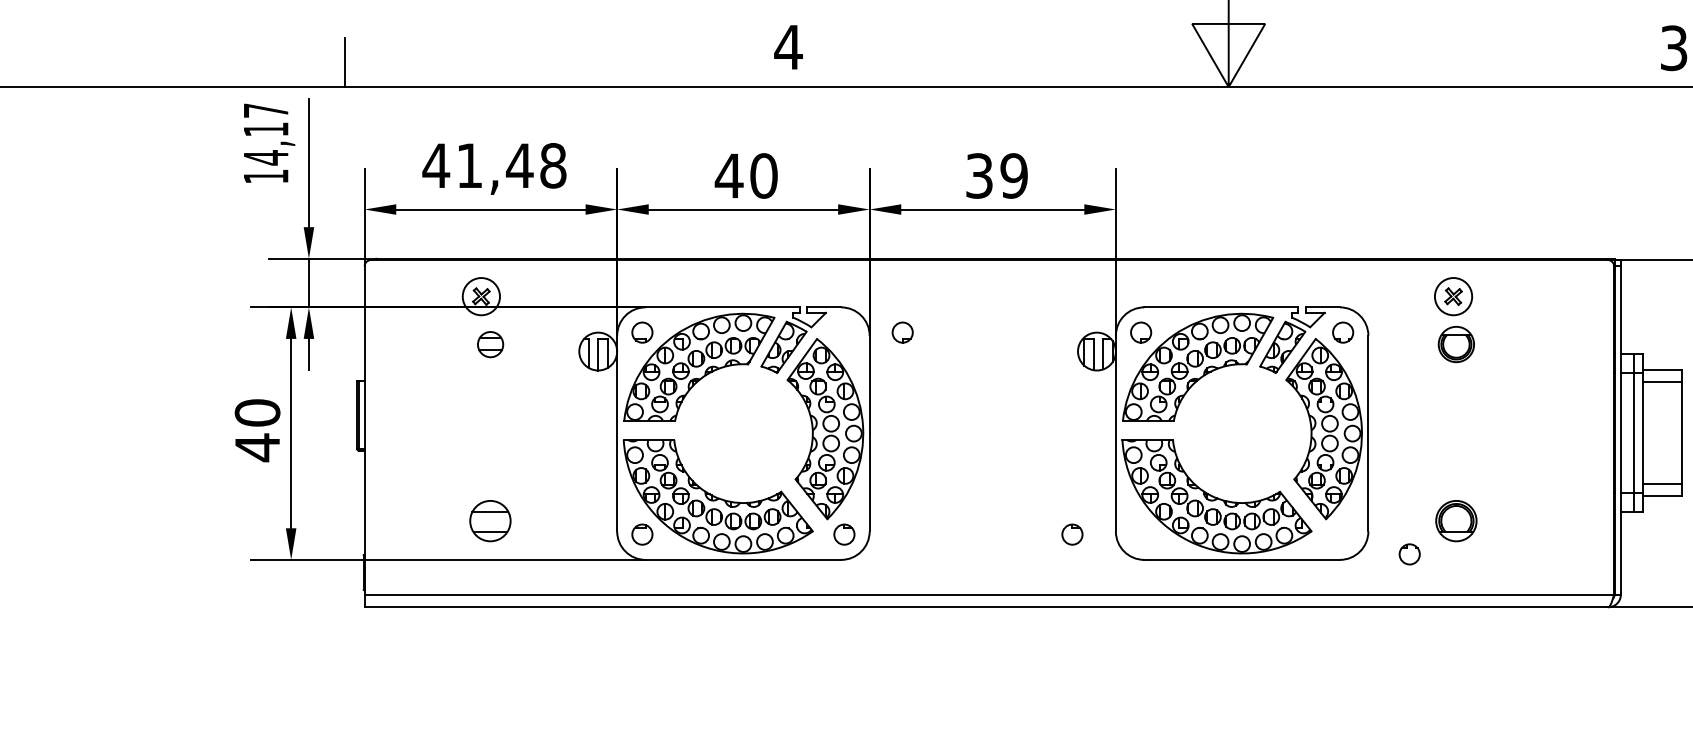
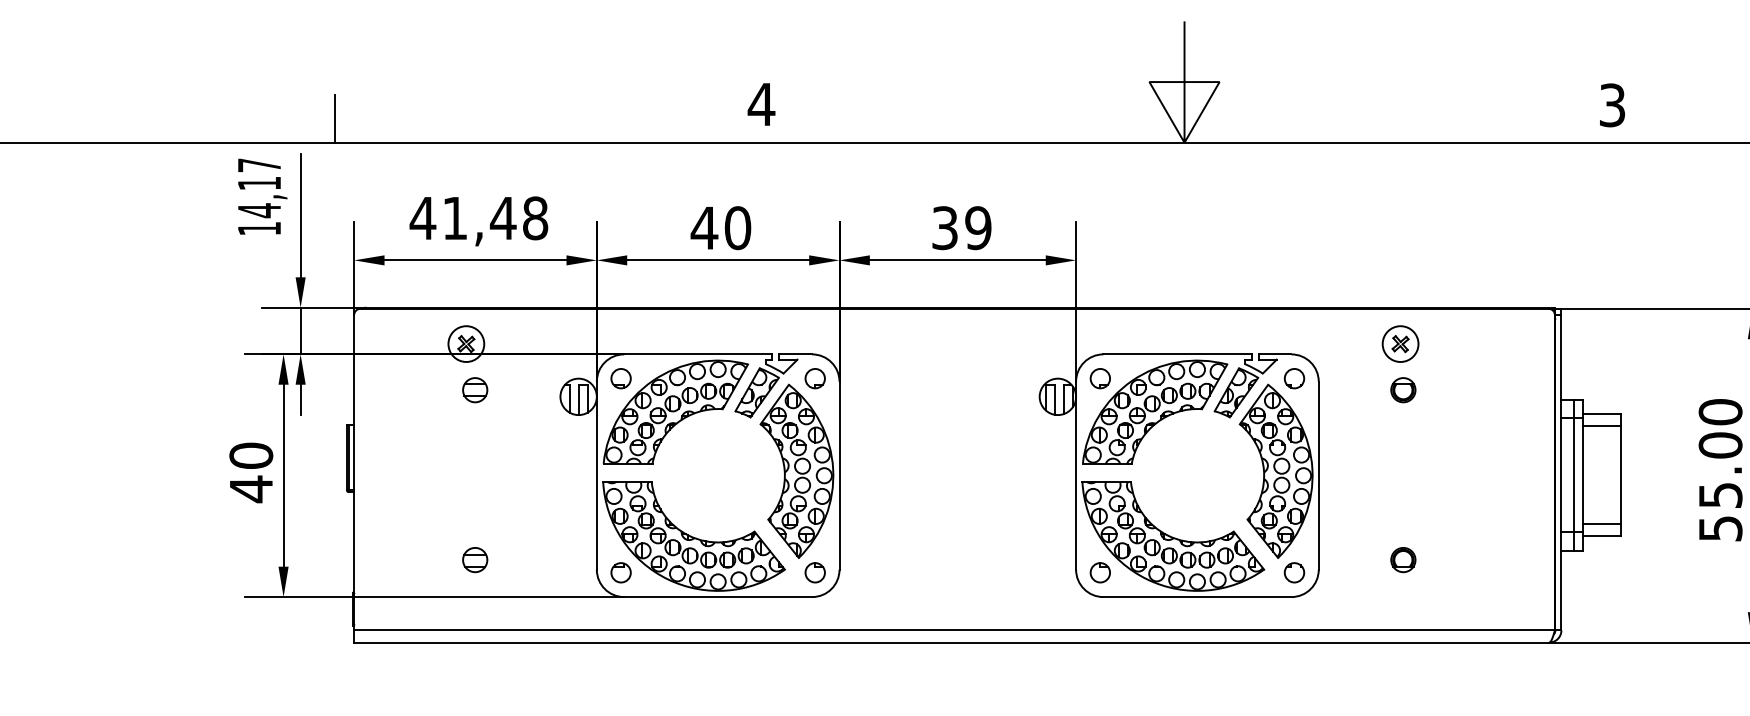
part: (901, 332) -> (814, 378), moved
part: (1456, 344) -> (1403, 390), size x0.71
part: (490, 521) -> (475, 560), size x0.62
part: (1456, 521) -> (1403, 560), size x0.62
part: (1071, 534) -> (1099, 572), moved
part: (1409, 554) -> (1294, 572), moved

